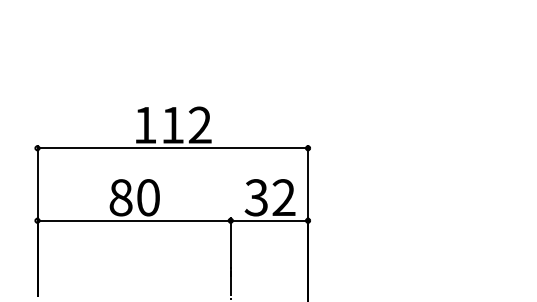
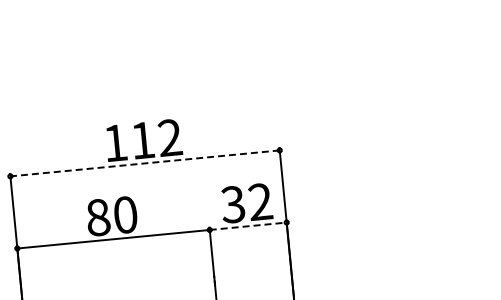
line: (172, 148) -> (144, 163), solid -> dashed
line: (269, 220) -> (248, 226), solid -> dashed

